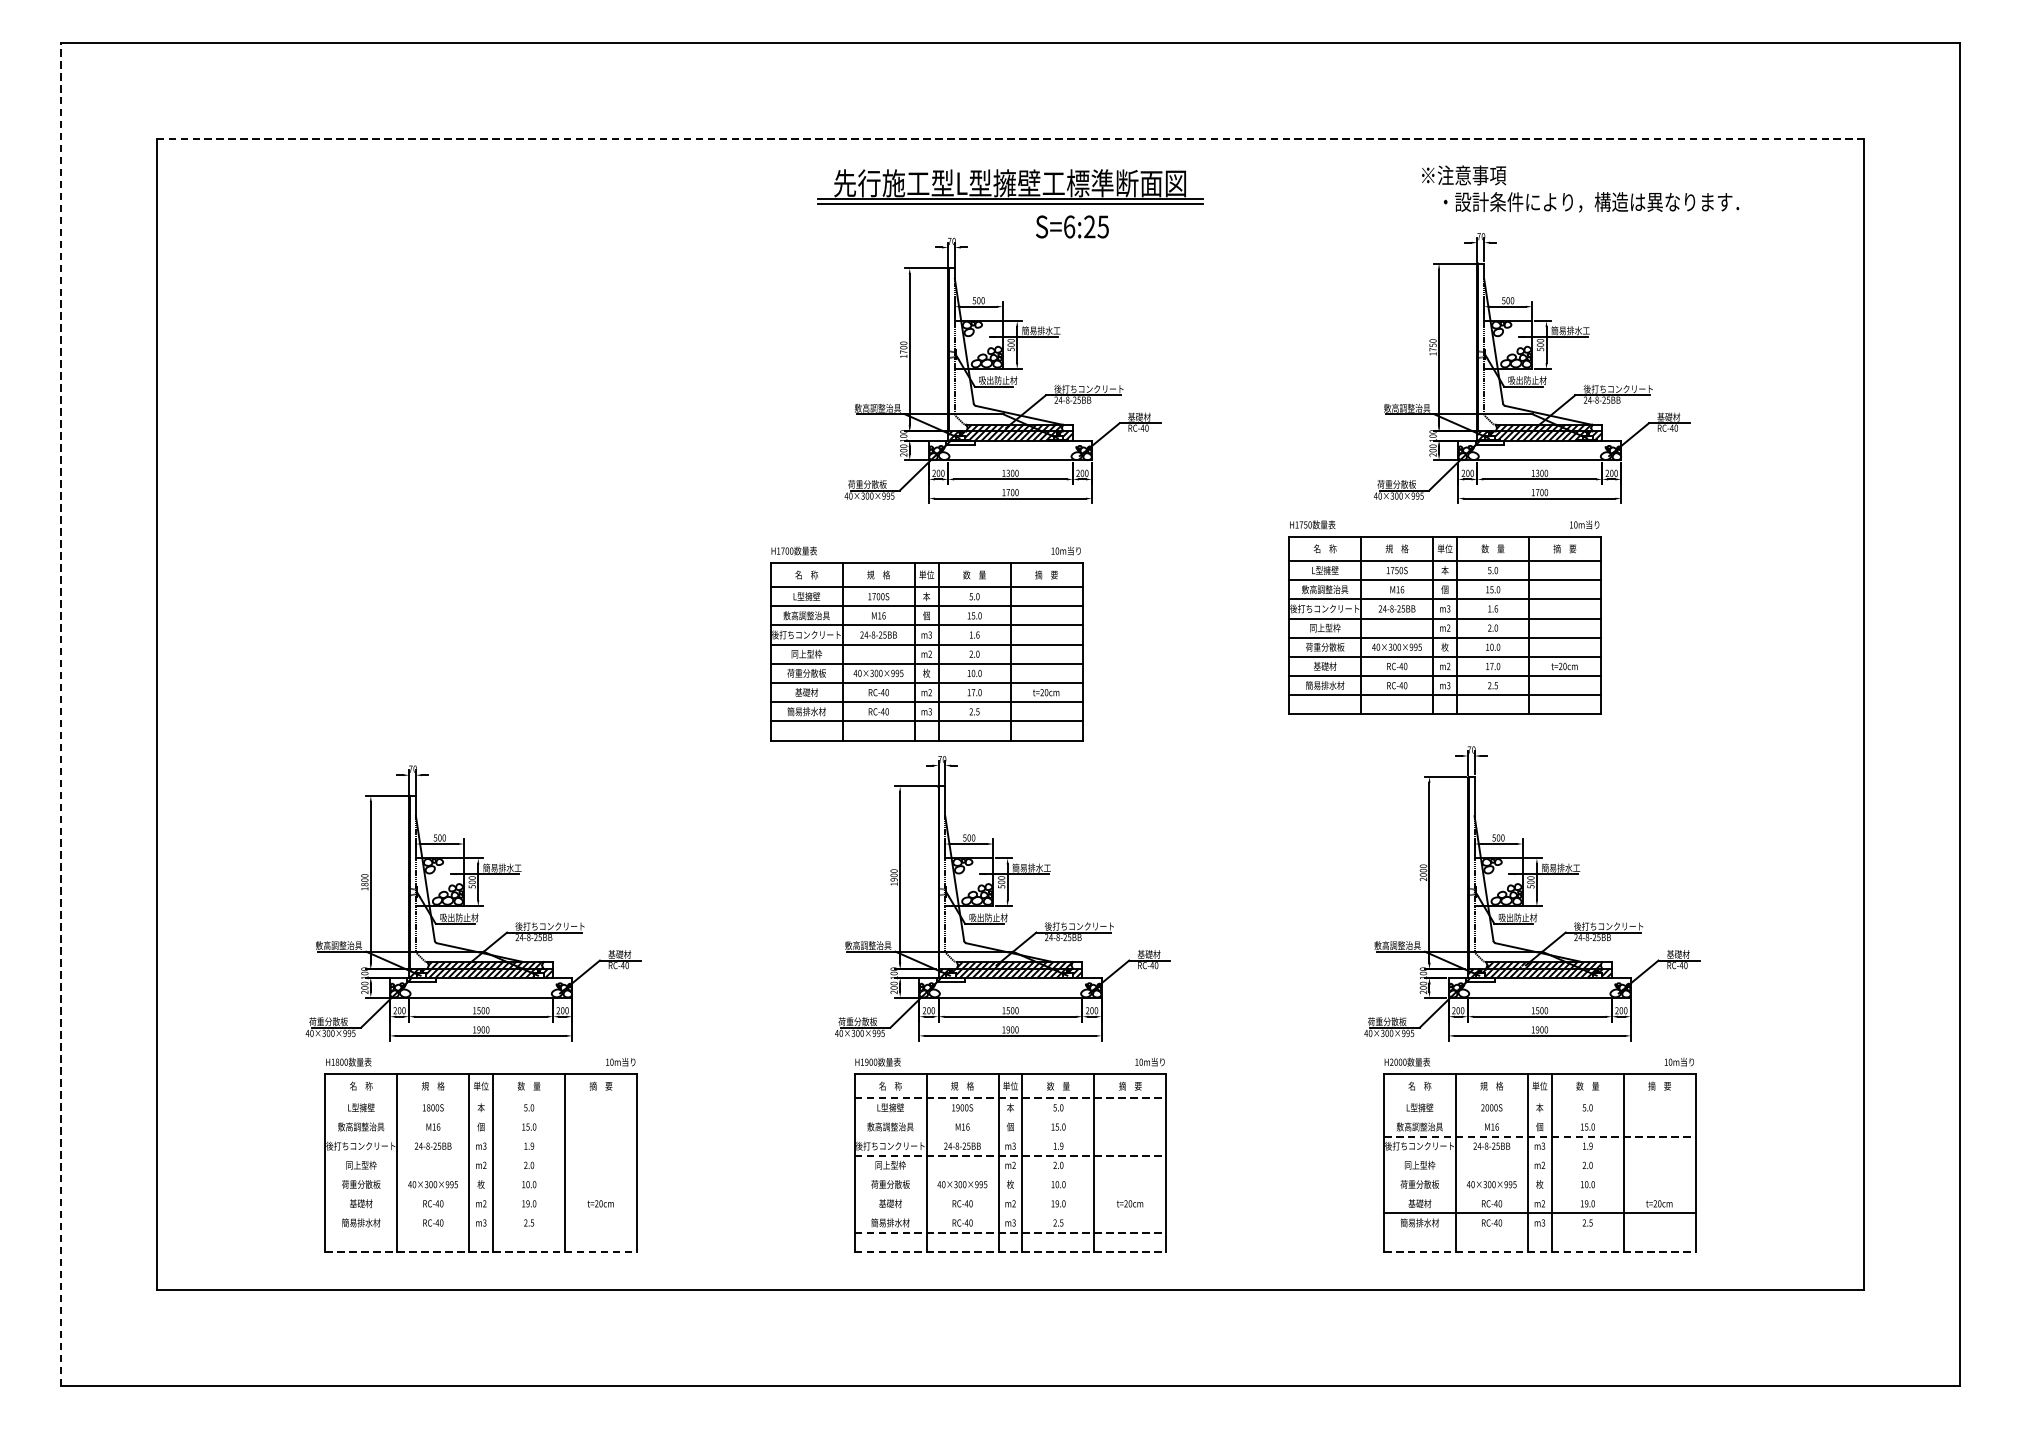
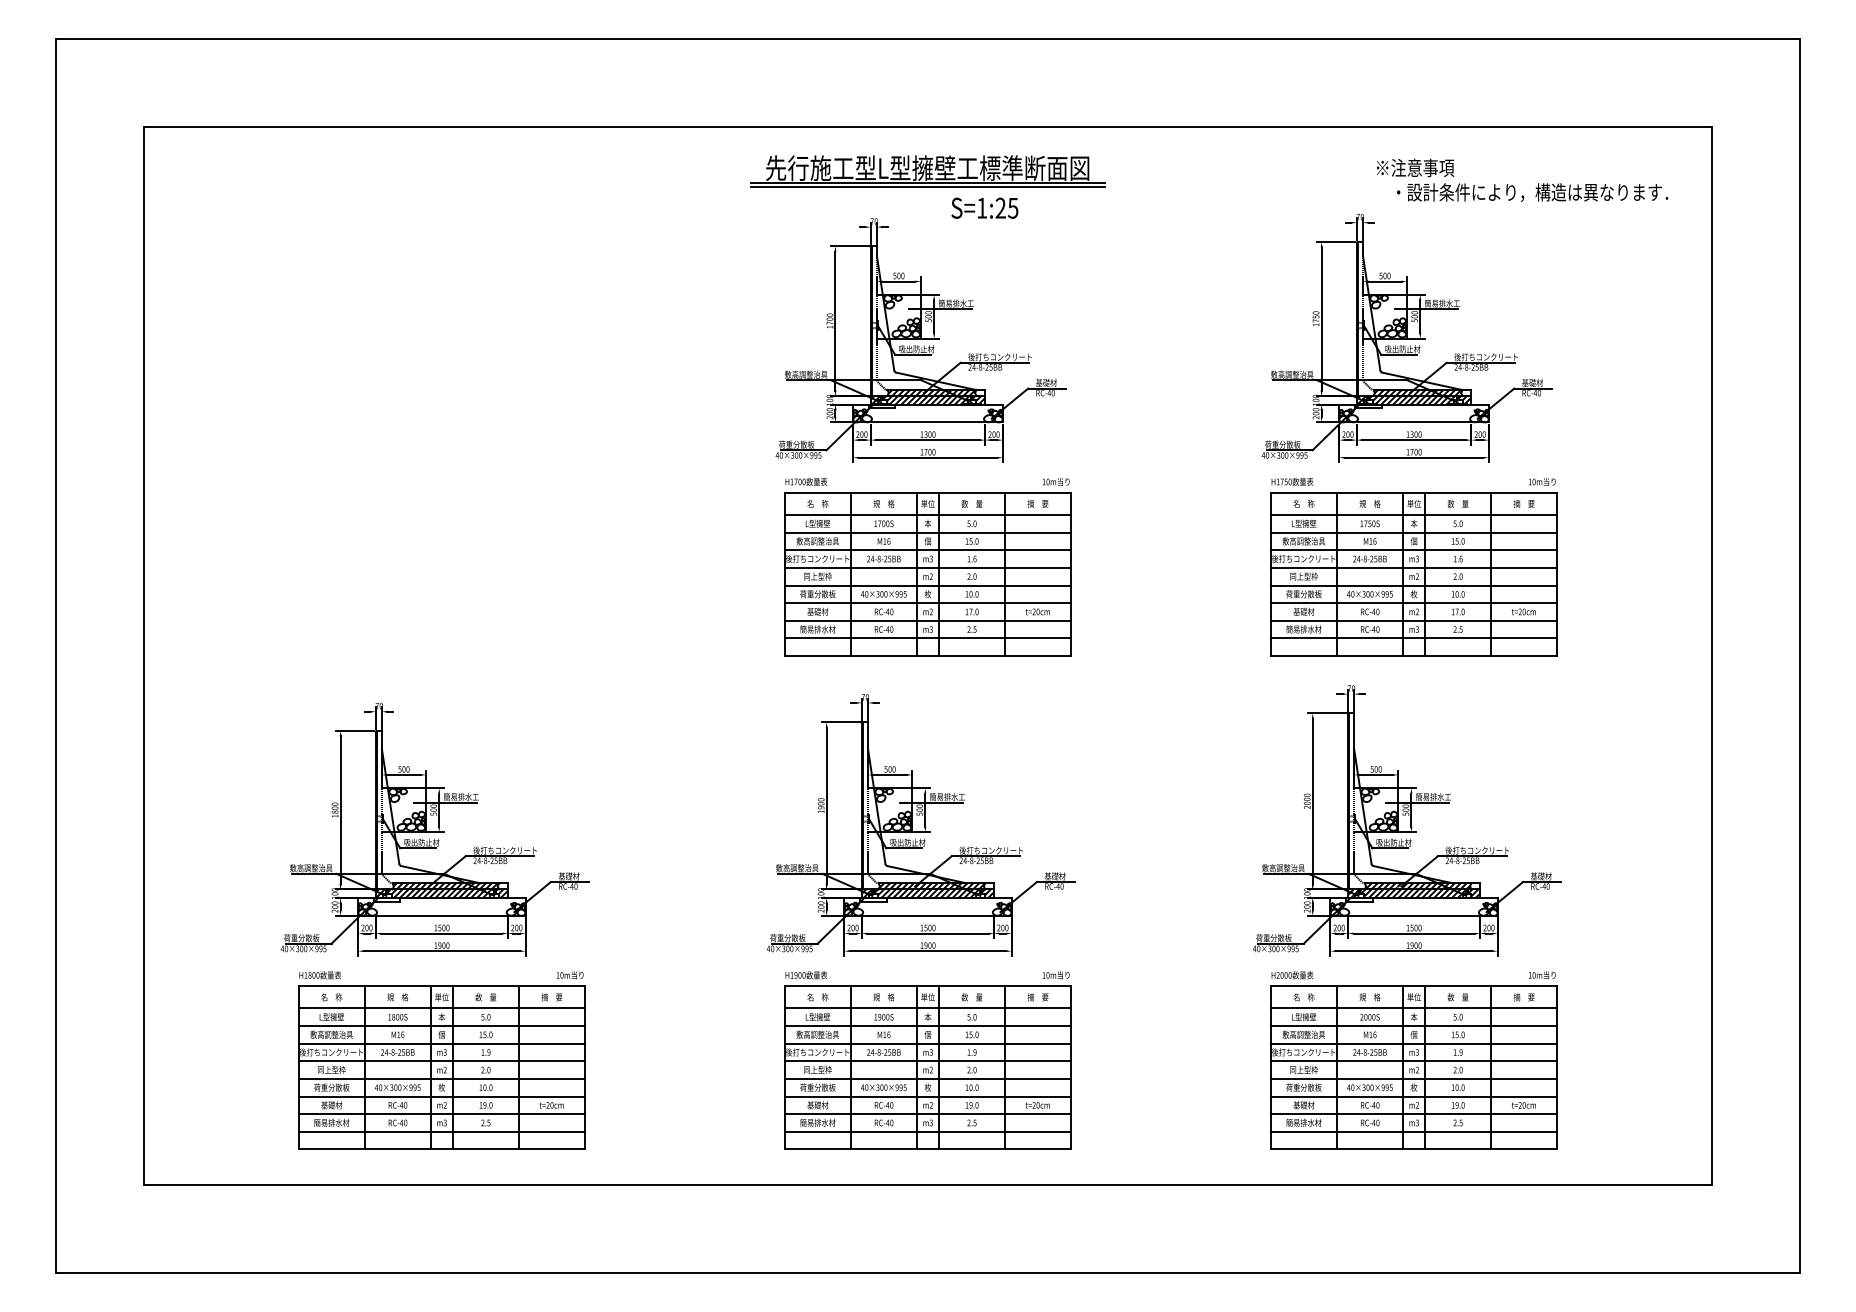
line: (1011, 139) -> (928, 127), dashed -> solid
text: (1580, 188) -> (1522, 179), moved
text: (1069, 226) -> (982, 207), S=6:25 -> S=1:25
part: (1444, 617) -> (1413, 566), moved
part: (926, 643) -> (927, 566), moved
line: (60, 713) -> (55, 655), dashed -> solid
line: (480, 1098) -> (441, 1008), added
line: (1011, 1098) -> (928, 1008), dashed -> solid
line: (1539, 1098) -> (1413, 1008), added
line: (480, 1117) -> (441, 1026), added
line: (1009, 1117) -> (927, 1026), added
line: (1539, 1117) -> (1413, 1026), added
line: (480, 1136) -> (441, 1043), added
line: (1009, 1136) -> (927, 1043), added
line: (1540, 1136) -> (1414, 1043), dashed -> solid
line: (480, 1156) -> (441, 1061), added
line: (1011, 1156) -> (928, 1061), dashed -> solid
line: (1539, 1156) -> (1413, 1061), added
line: (480, 1174) -> (441, 1078), added
line: (1009, 1174) -> (927, 1078), added
line: (1539, 1174) -> (1413, 1078), added
line: (480, 1194) -> (441, 1096), added
line: (1009, 1194) -> (927, 1096), added
line: (1539, 1194) -> (1413, 1096), added
line: (480, 1213) -> (441, 1114), added
line: (1009, 1213) -> (927, 1114), added
line: (480, 1232) -> (441, 1131), added
line: (1011, 1232) -> (928, 1131), dashed -> solid
line: (1539, 1232) -> (1413, 1131), added
line: (481, 1251) -> (442, 1149), dashed -> solid
line: (1011, 1251) -> (928, 1149), dashed -> solid
line: (1540, 1251) -> (1414, 1149), dashed -> solid

